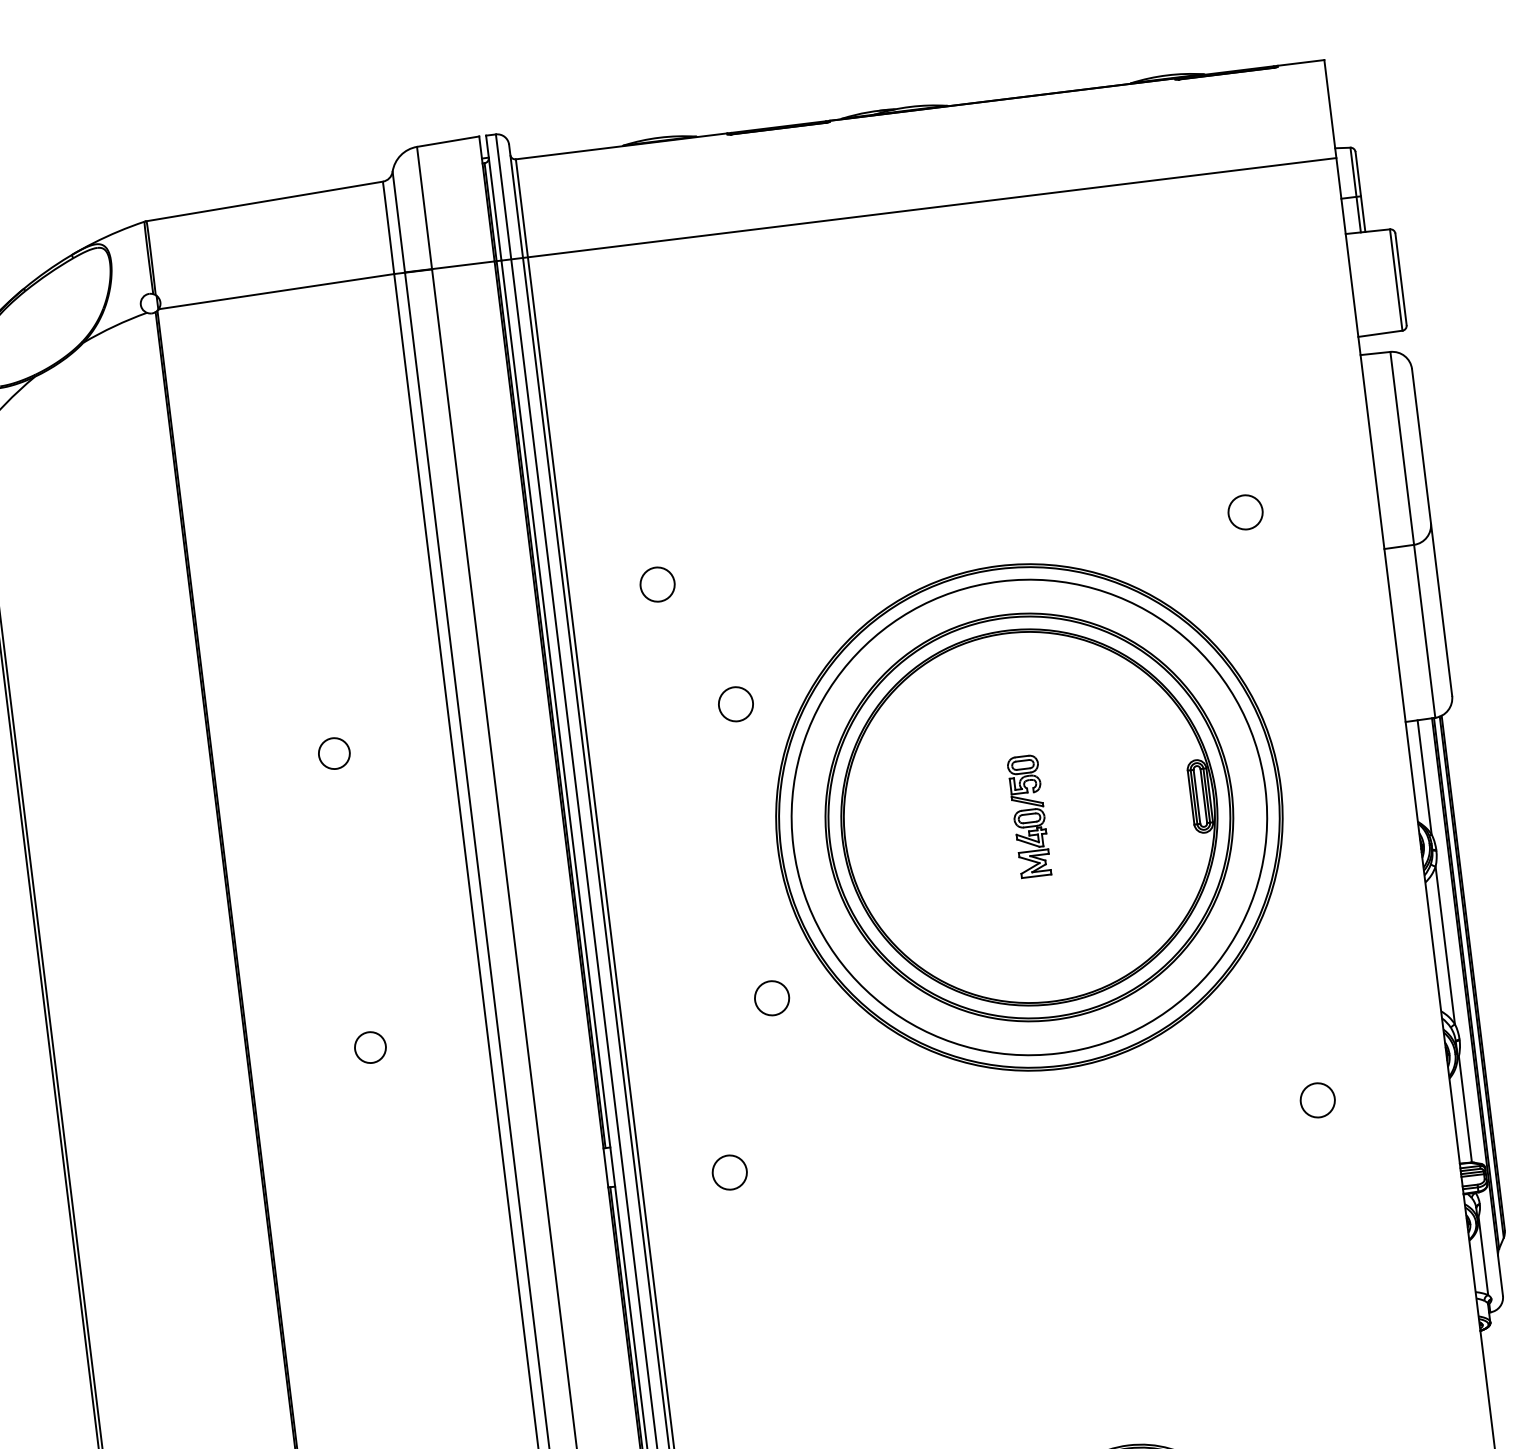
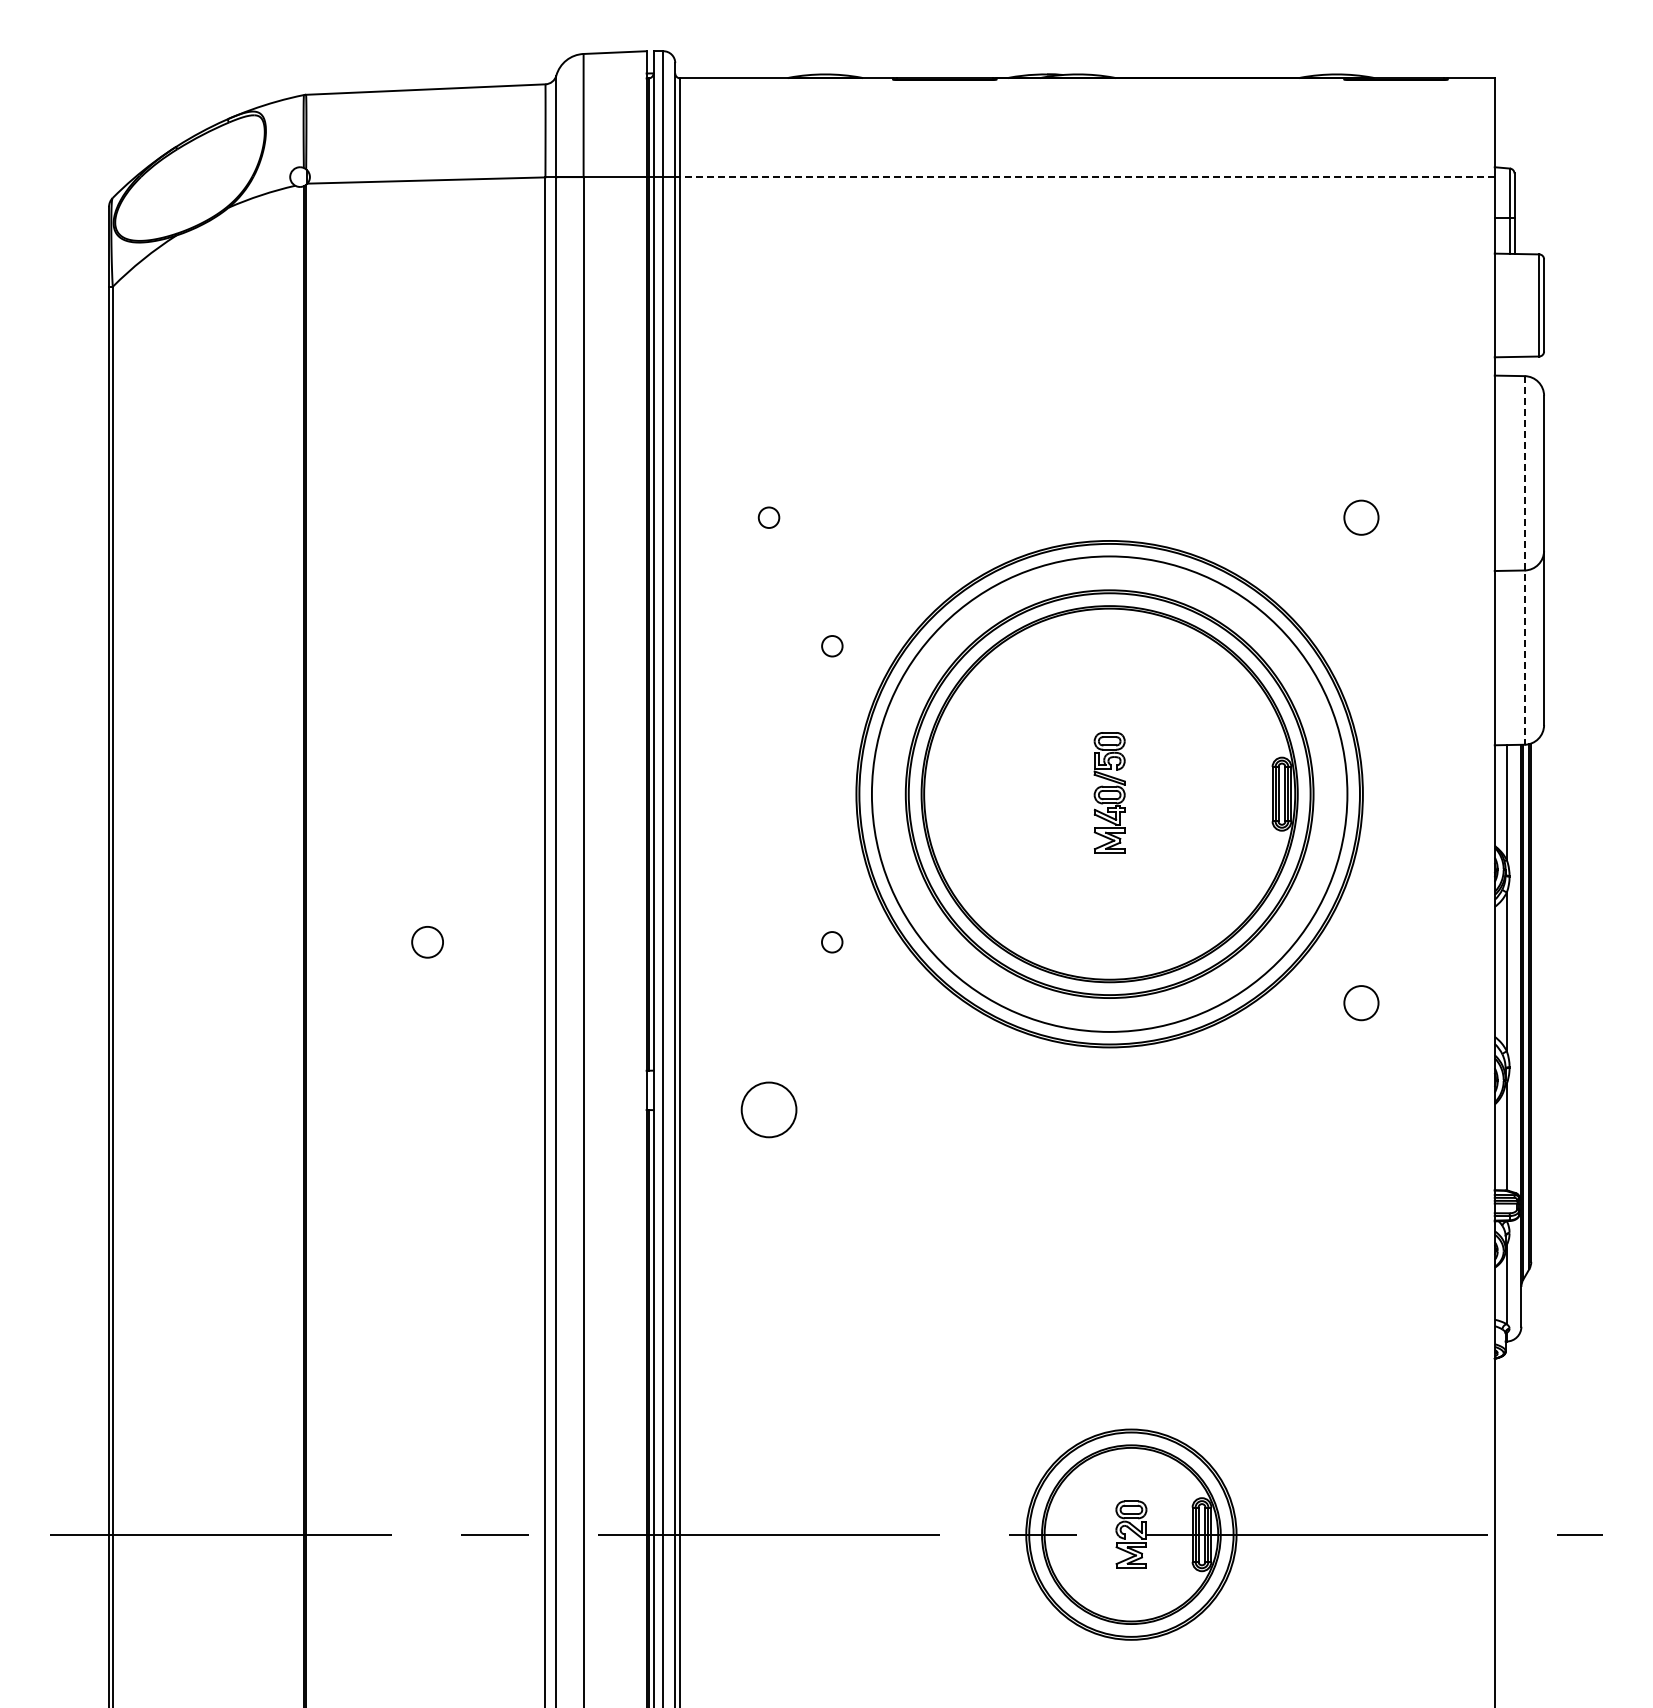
line: (930, 208) -> (1085, 177), solid -> dashed
line: (1412, 534) -> (1524, 560), solid -> dashed
circle: (657, 584) -> (768, 517), size x0.6
circle: (736, 704) -> (832, 646), size x0.6
part: (334, 753) -> (427, 645), removed
circle: (772, 998) -> (832, 942), size x0.6
circle: (1317, 1100) -> (1361, 1003), moved
circle: (729, 1173) -> (768, 1110), size x1.6

